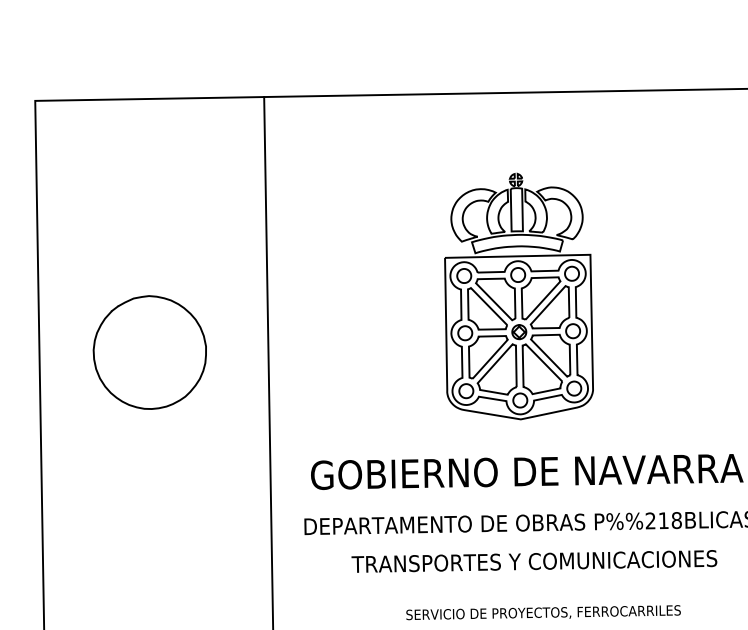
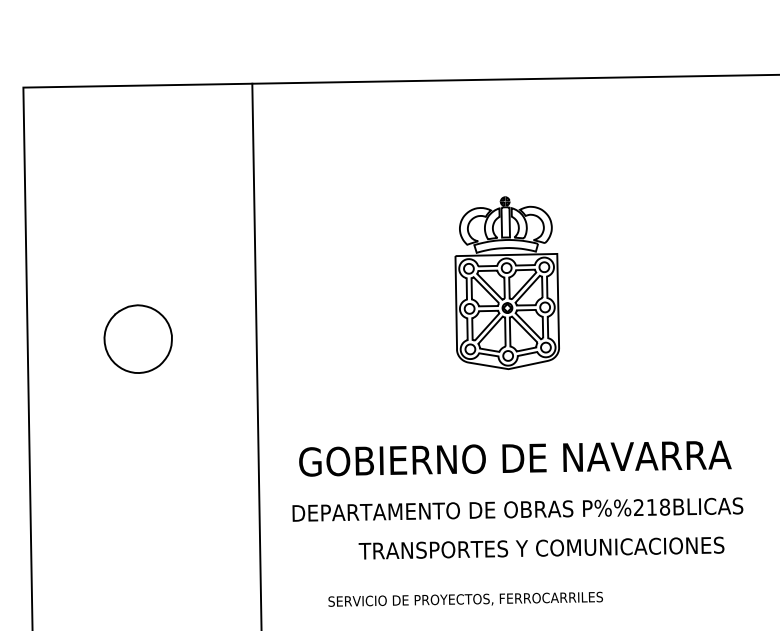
part: (519, 295) -> (507, 282), size x0.7
part: (150, 351) -> (138, 338), size x0.6
text: (534, 560) -> (541, 547), moved
text: (543, 611) -> (465, 598), moved

